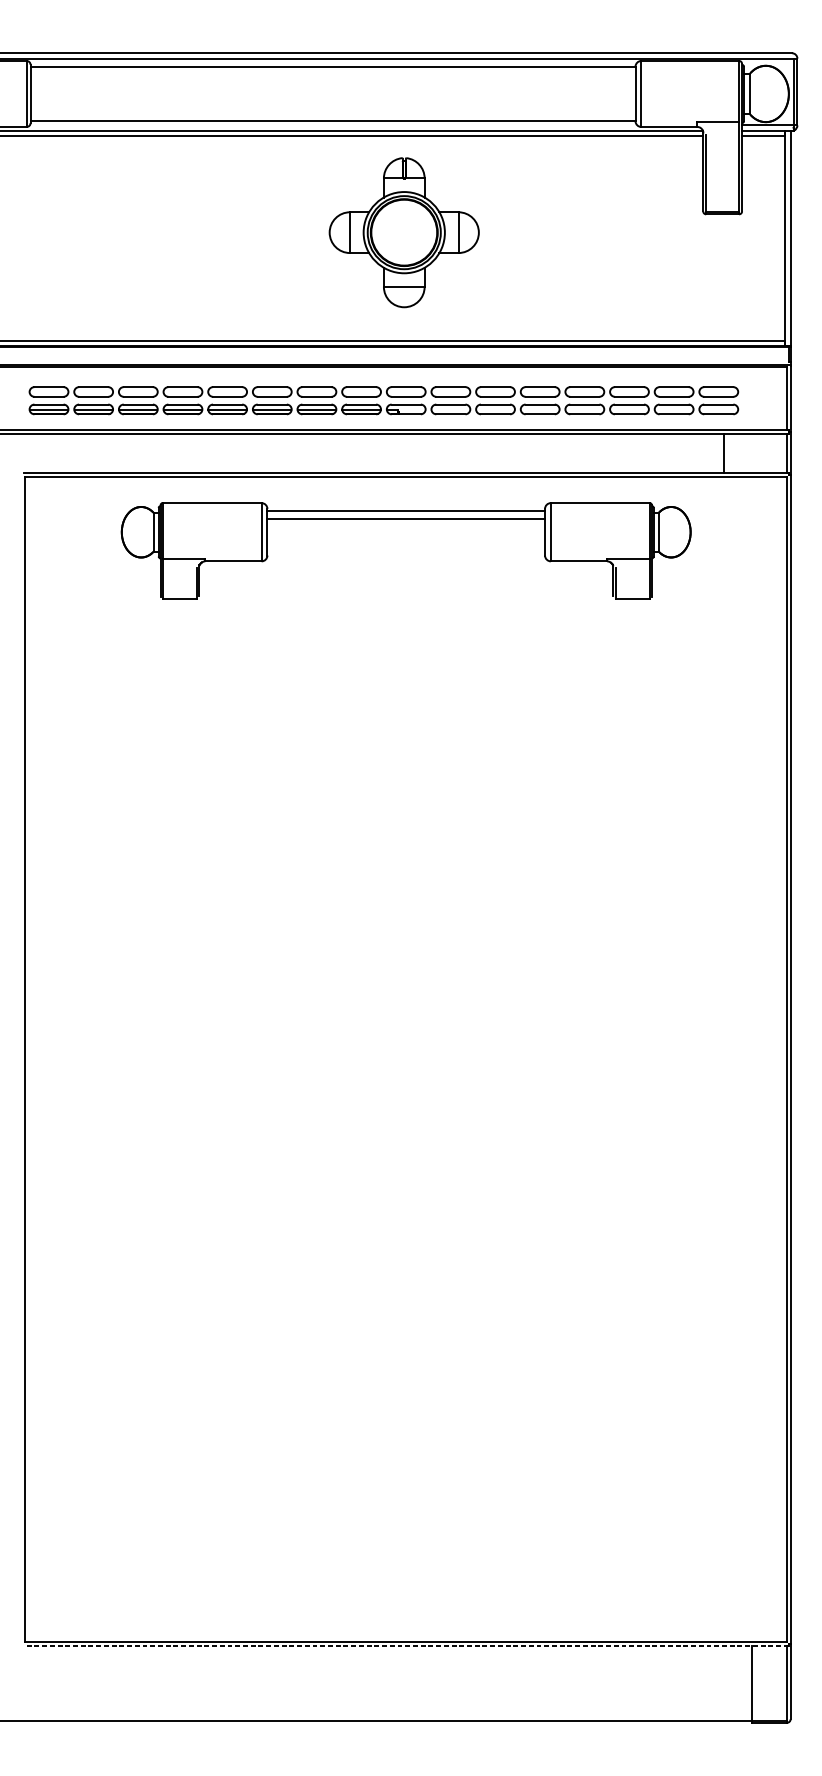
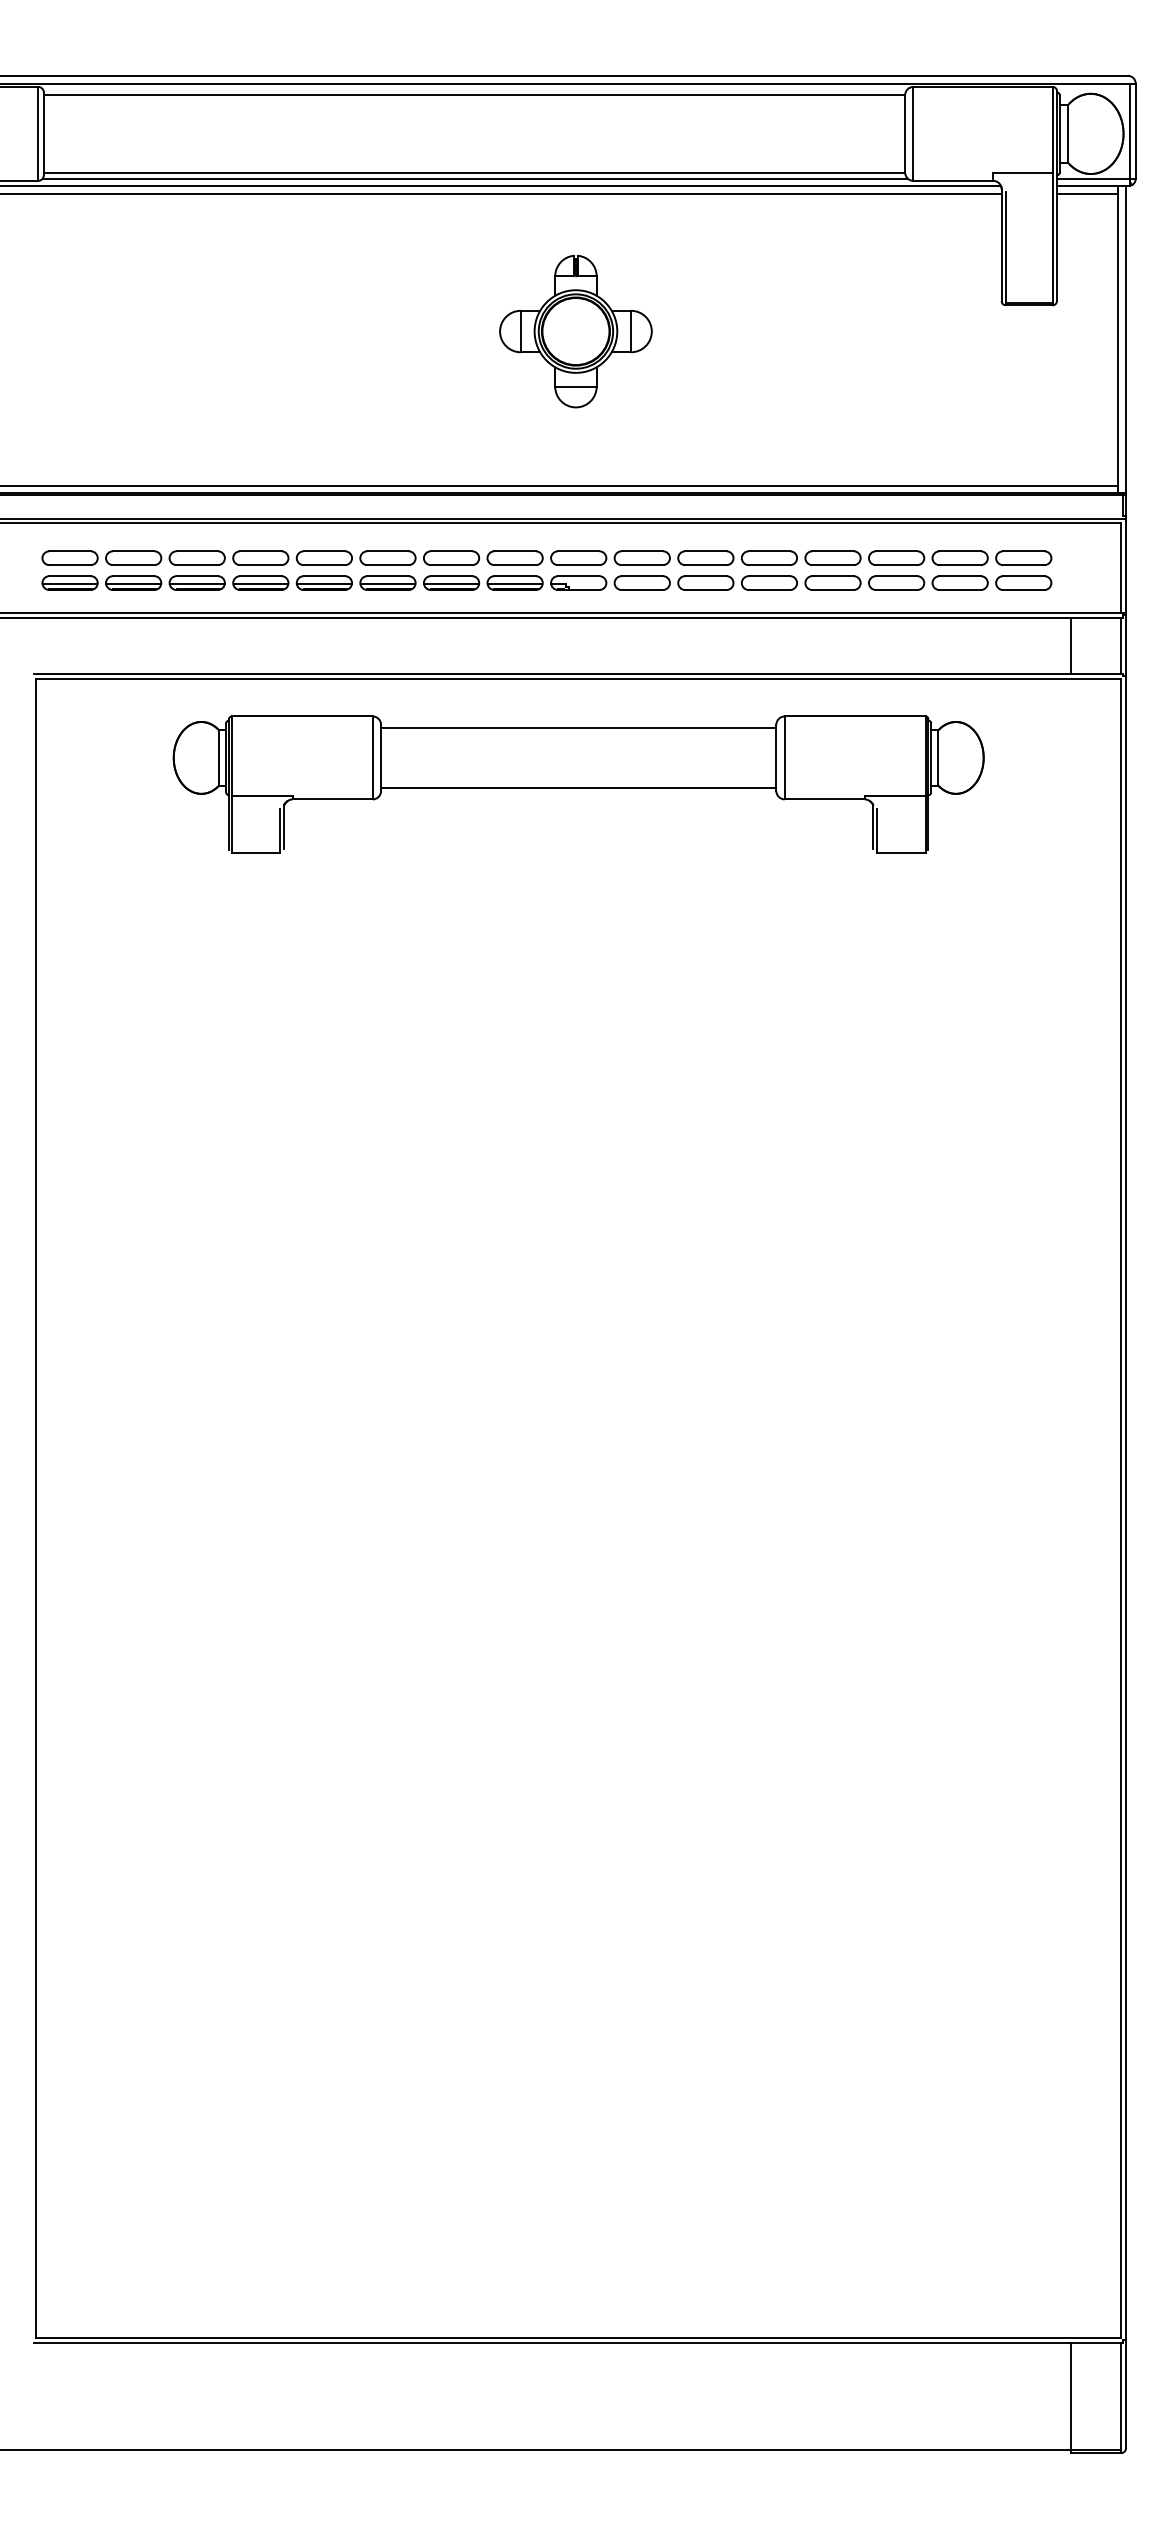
line: (333, 125) -> (474, 178), added
part: (403, 232) -> (575, 331), size x0.71
line: (724, 453) -> (1070, 645), moved
line: (406, 519) -> (578, 788), moved
line: (406, 1645) -> (578, 2343), dashed -> solid

